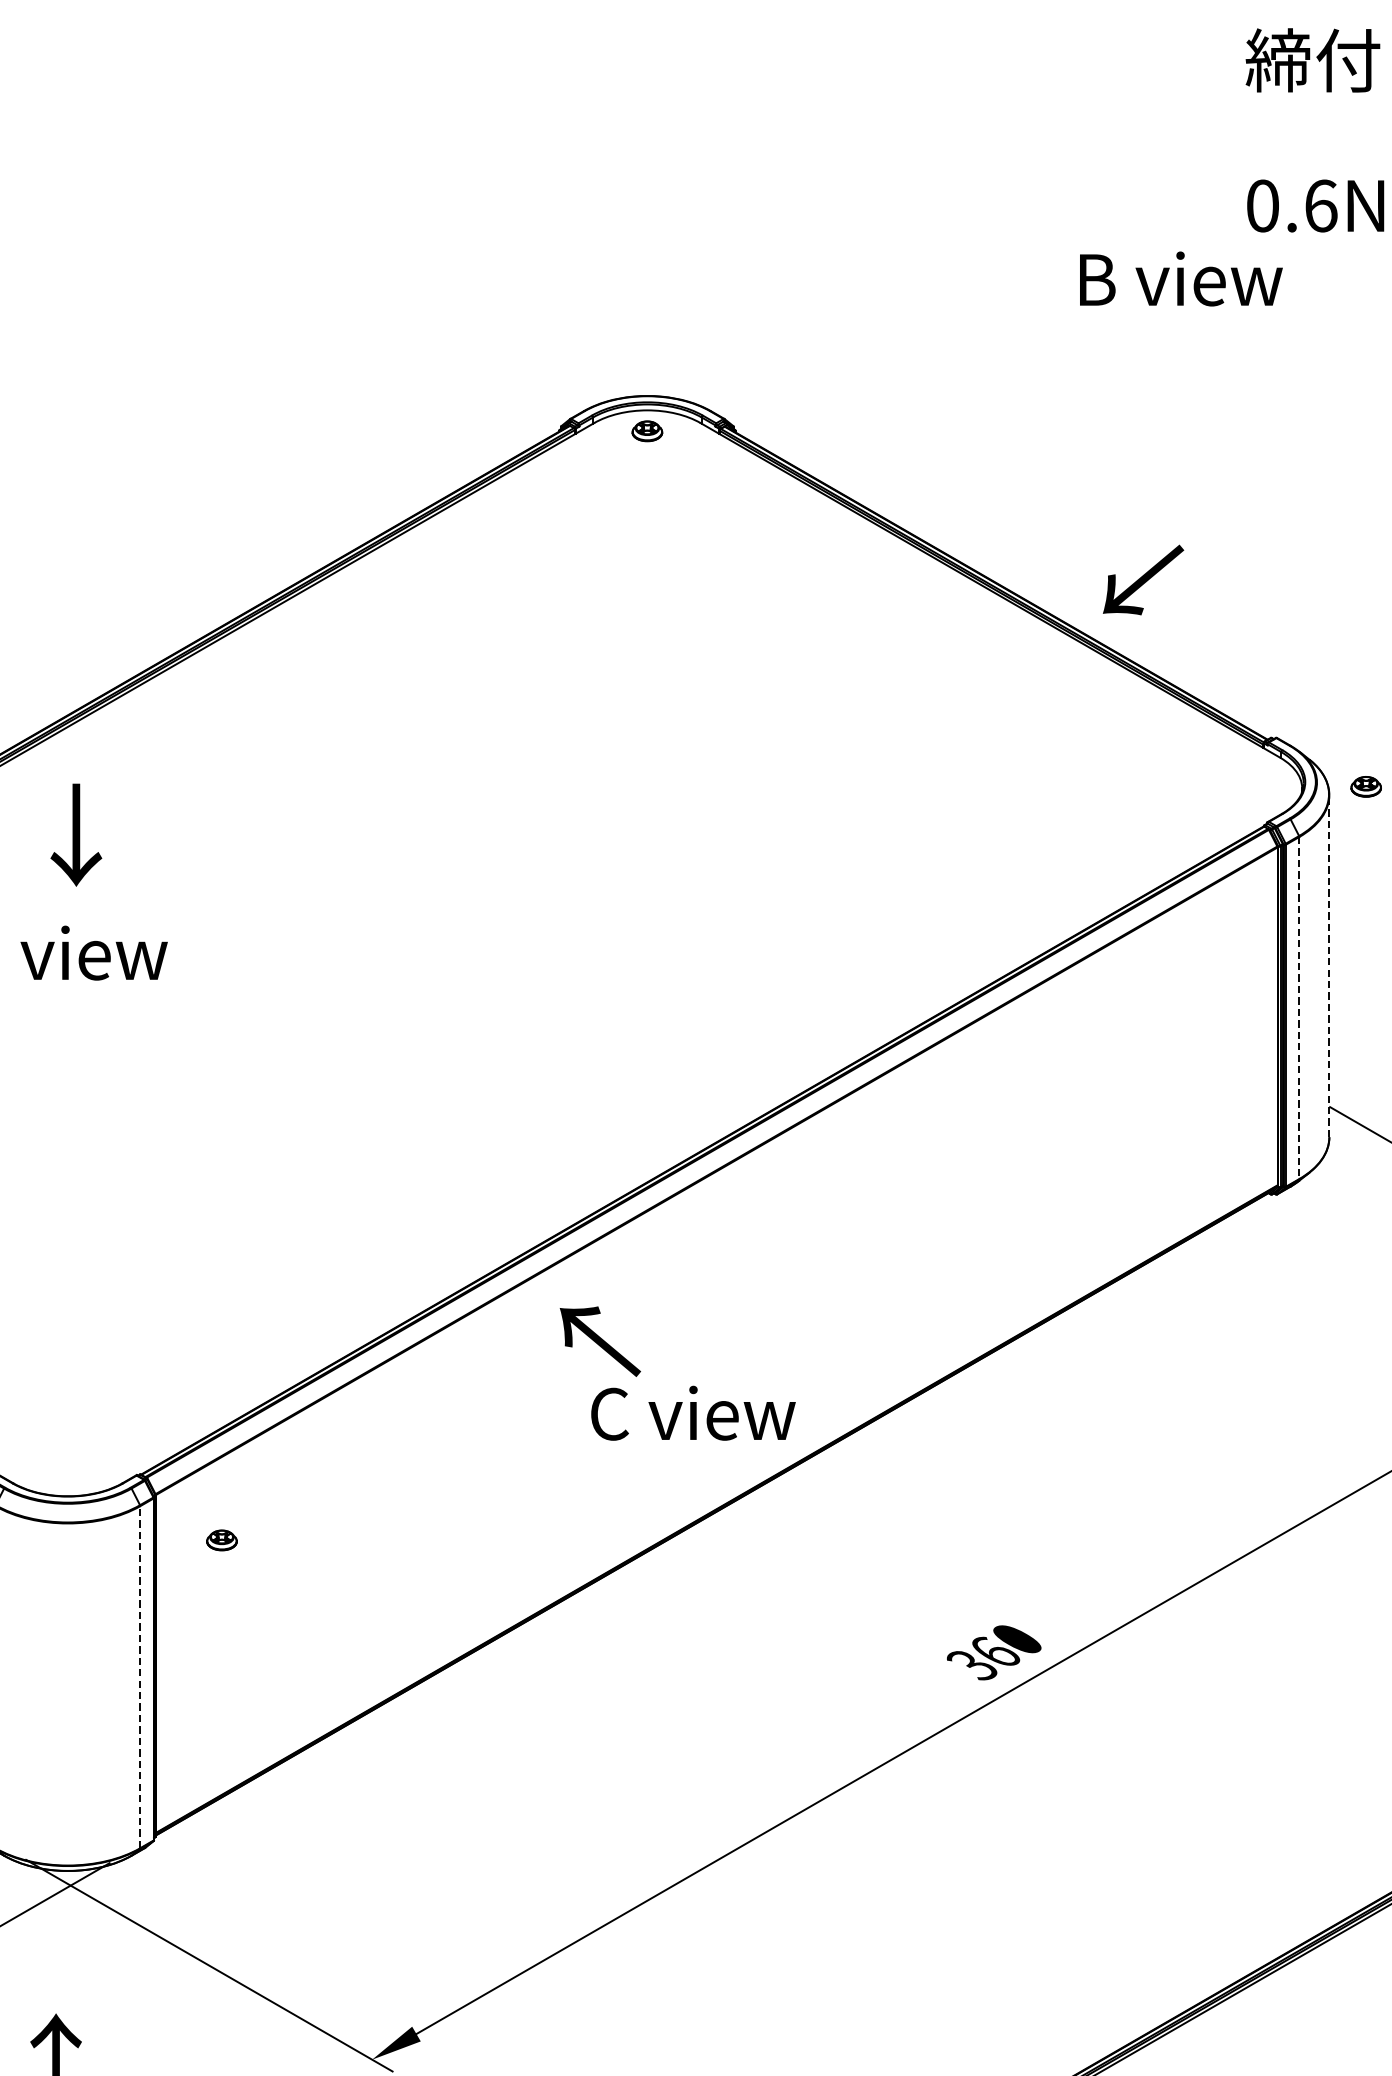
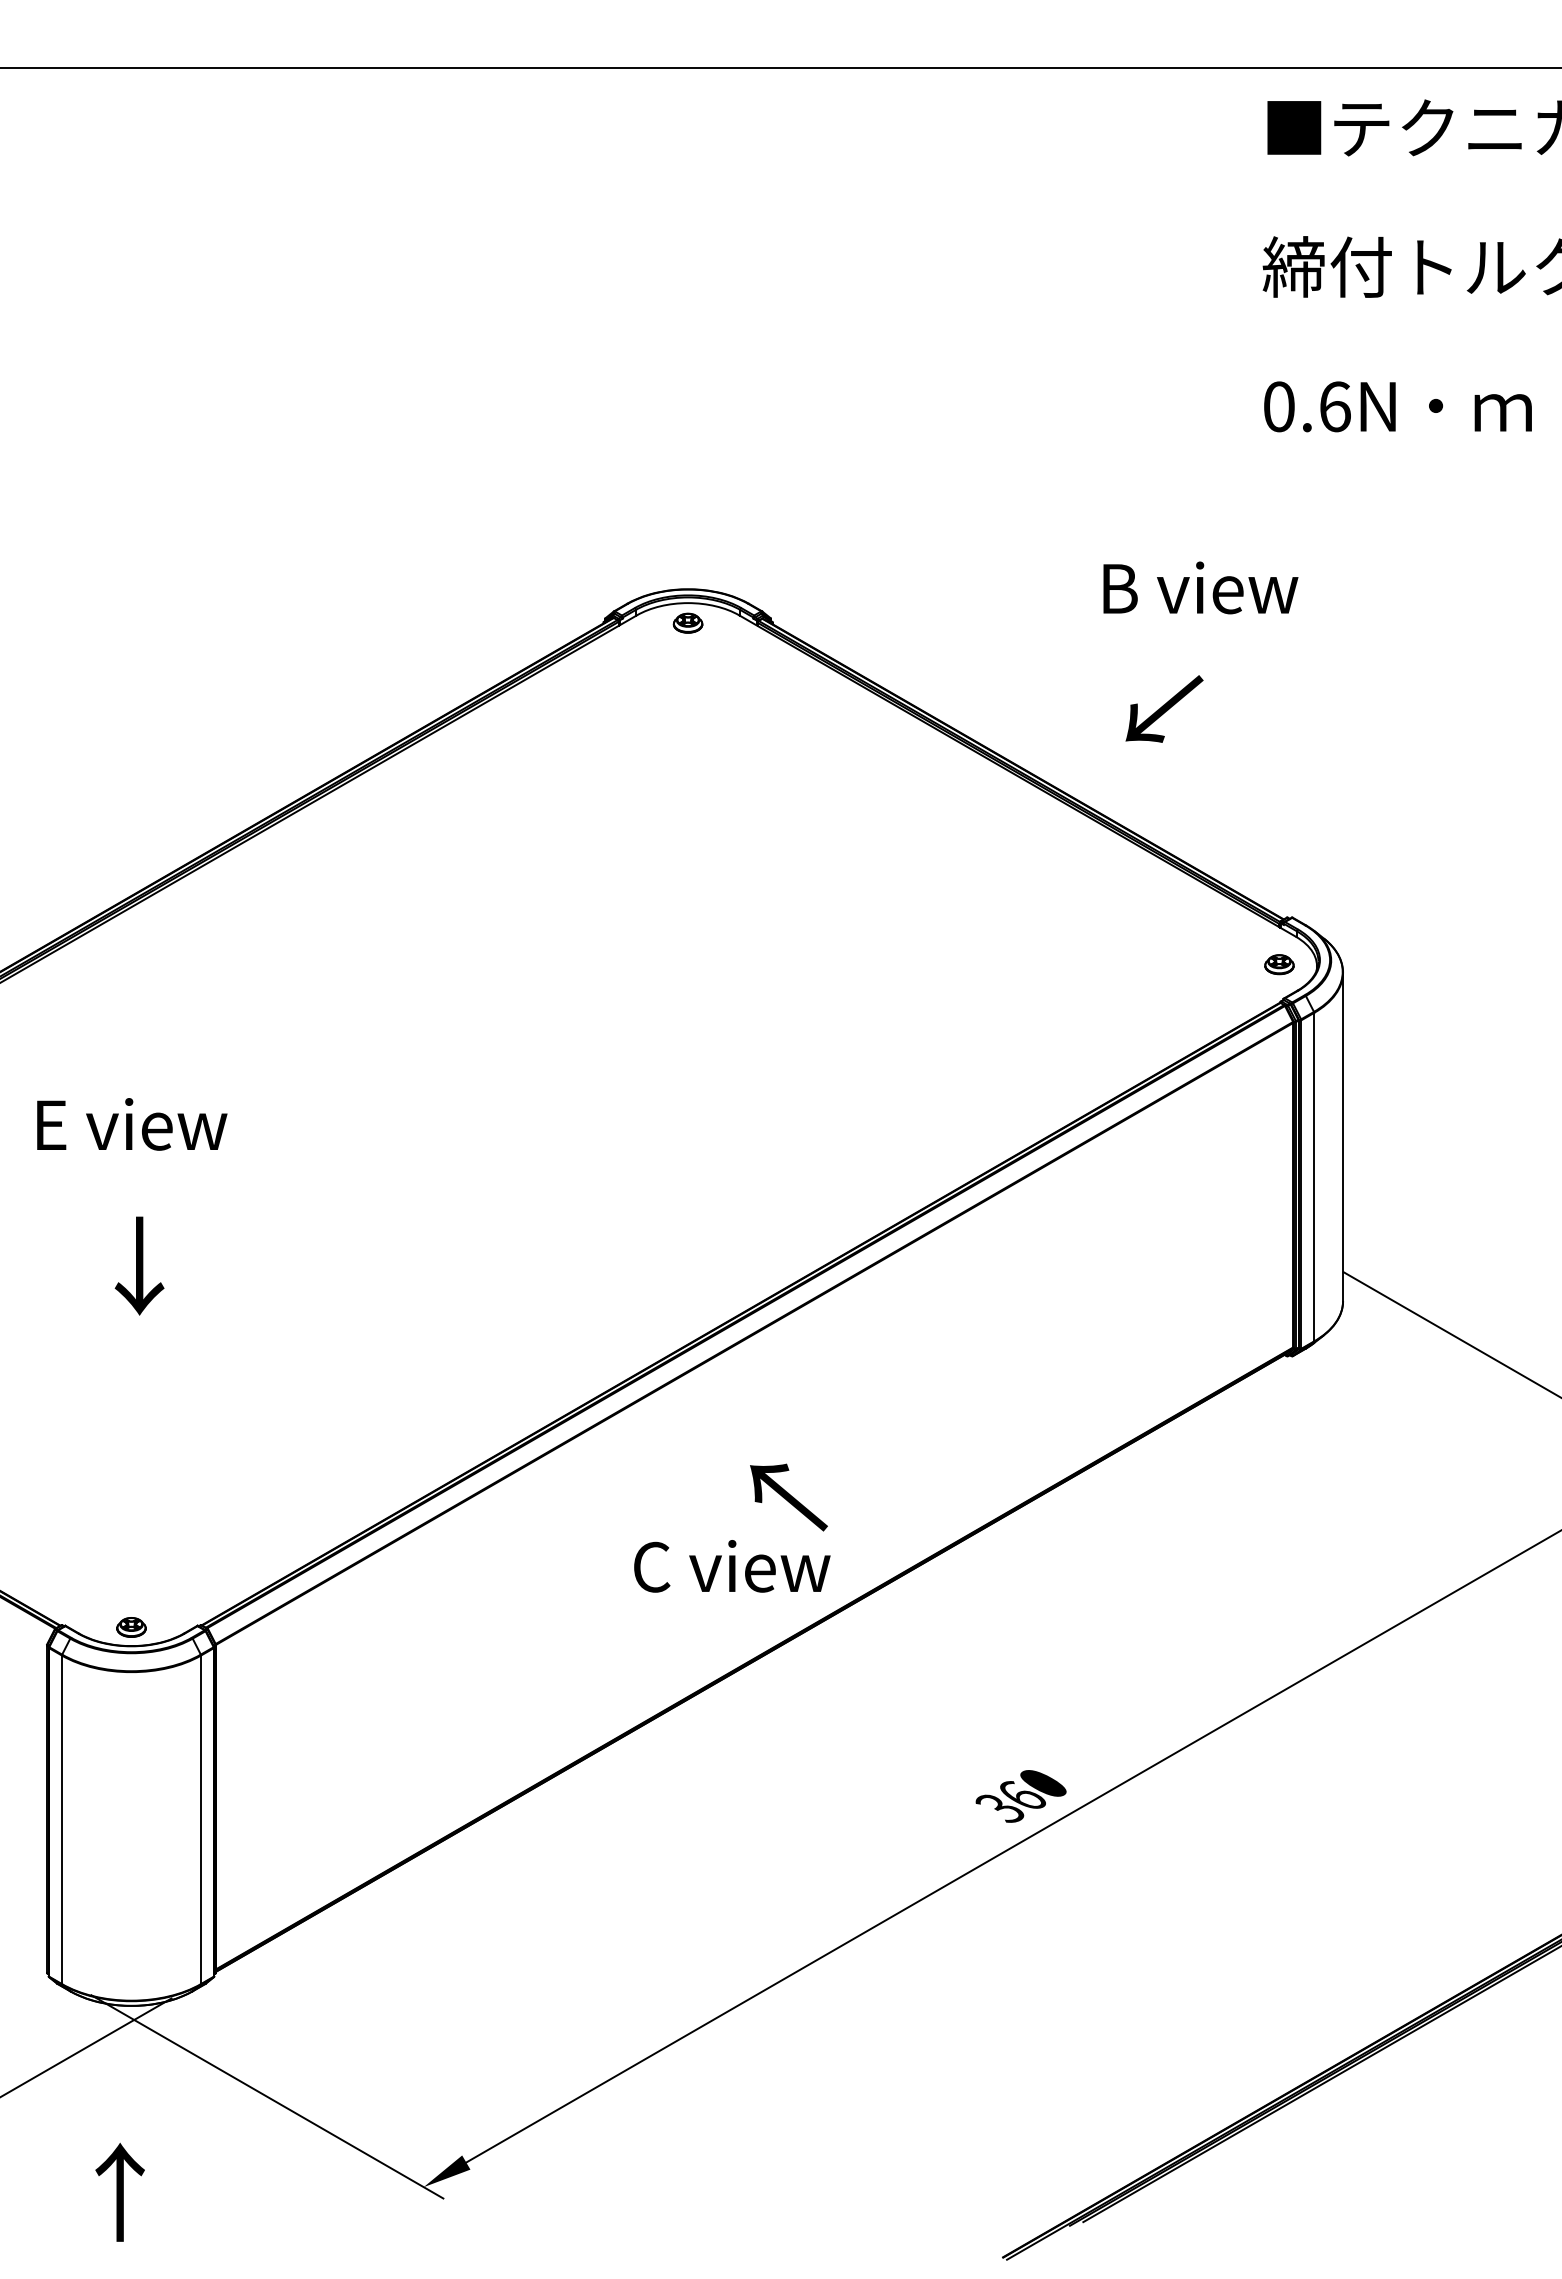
text: (1180, 278) -> (1200, 587), moved
text: (1143, 579) -> (1164, 708), moved
part: (1366, 786) -> (1279, 964), moved
text: (76, 834) -> (139, 1265), moved
line: (1329, 965) -> (1343, 1136), dashed -> solid
line: (1299, 1008) -> (1314, 1177), dashed -> solid
text: (599, 1341) -> (788, 1497), moved
part: (221, 1540) -> (131, 1627), moved
line: (140, 1676) -> (201, 1819), dashed -> solid

